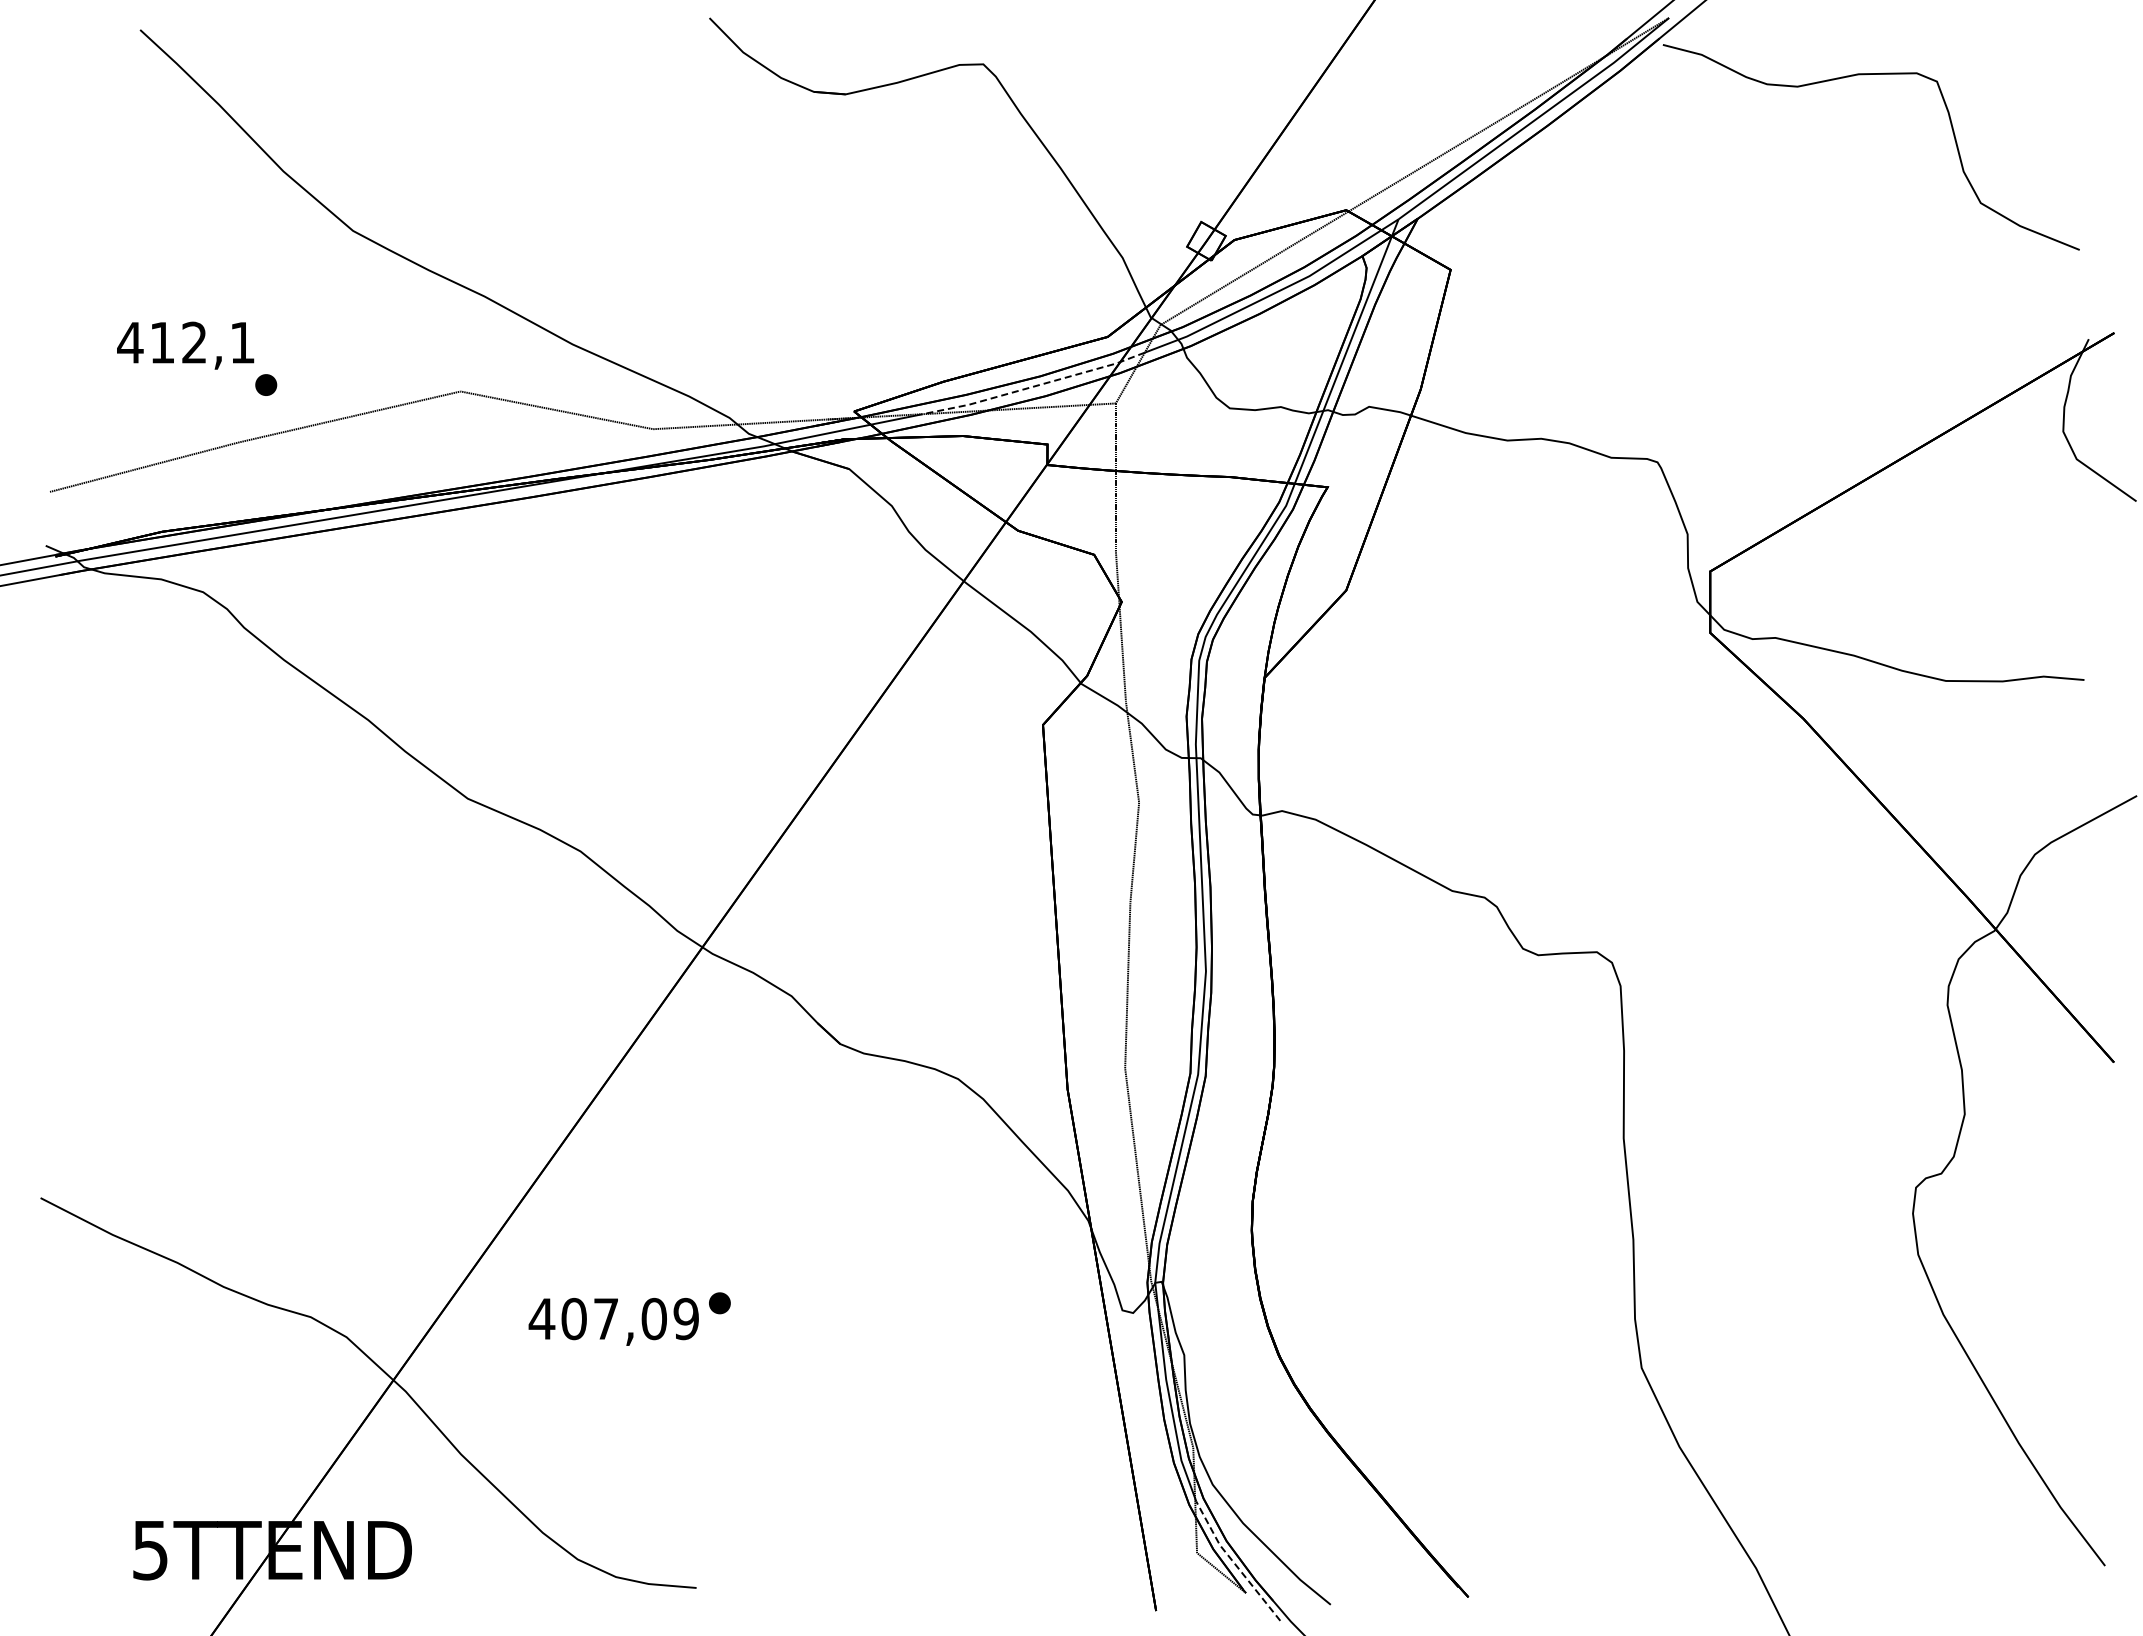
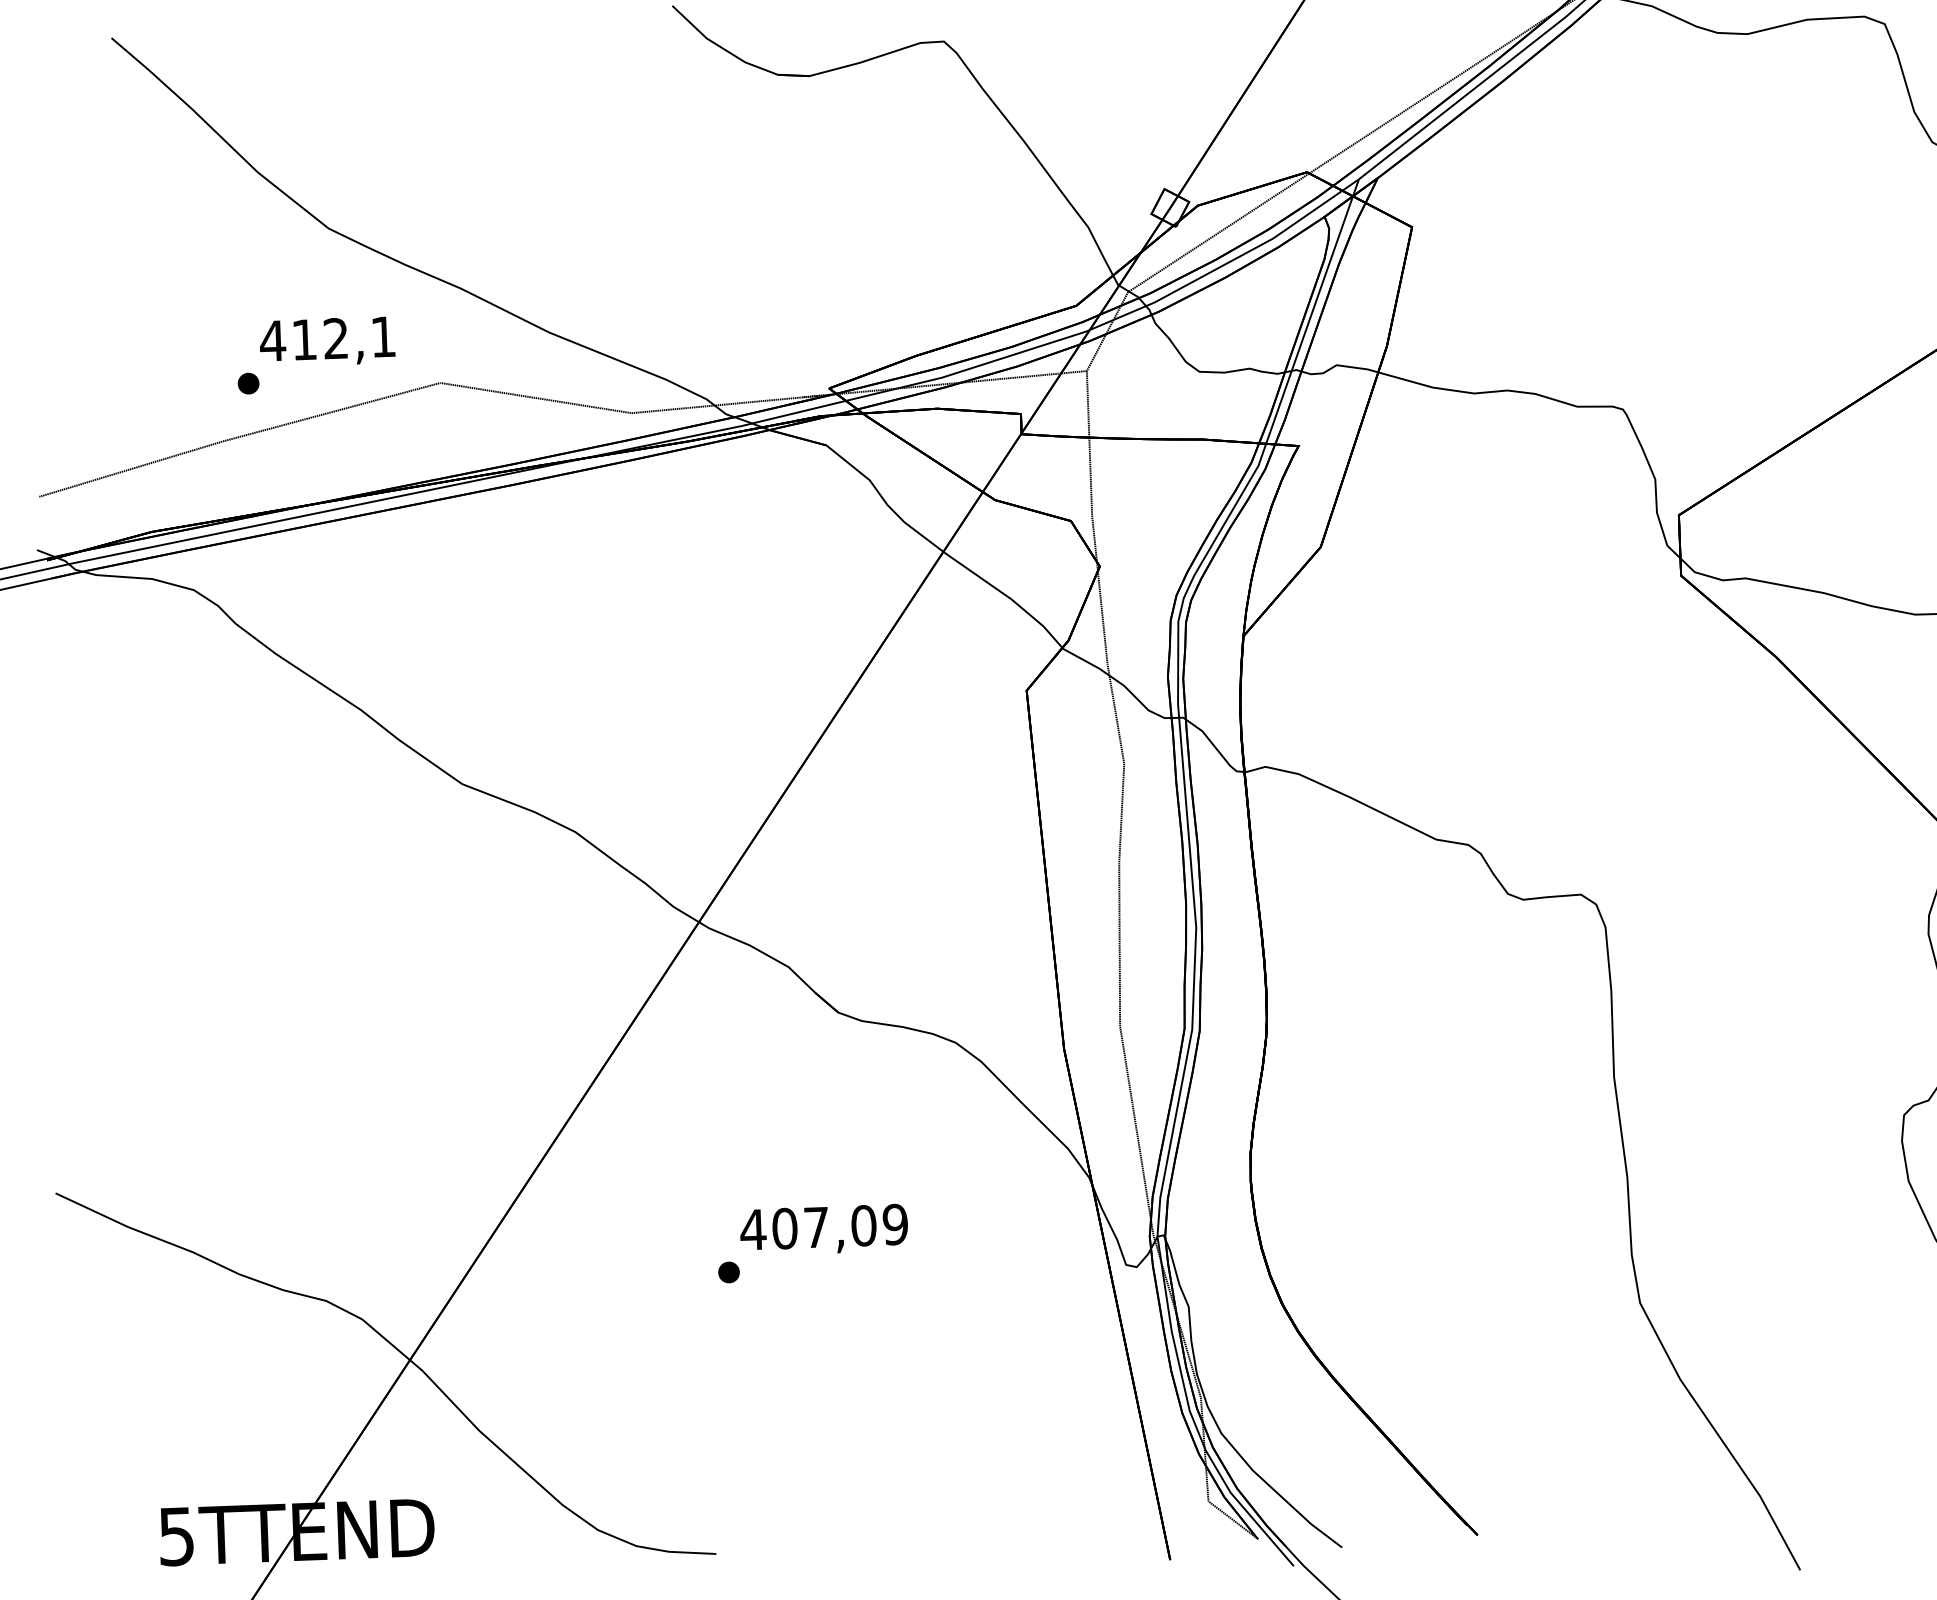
text: (185, 345) -> (327, 341), moved
line: (1034, 386) -> (1006, 357), dashed -> solid
text: (613, 1321) -> (823, 1229), moved
line: (1233, 1562) -> (1244, 1509), dashed -> solid

